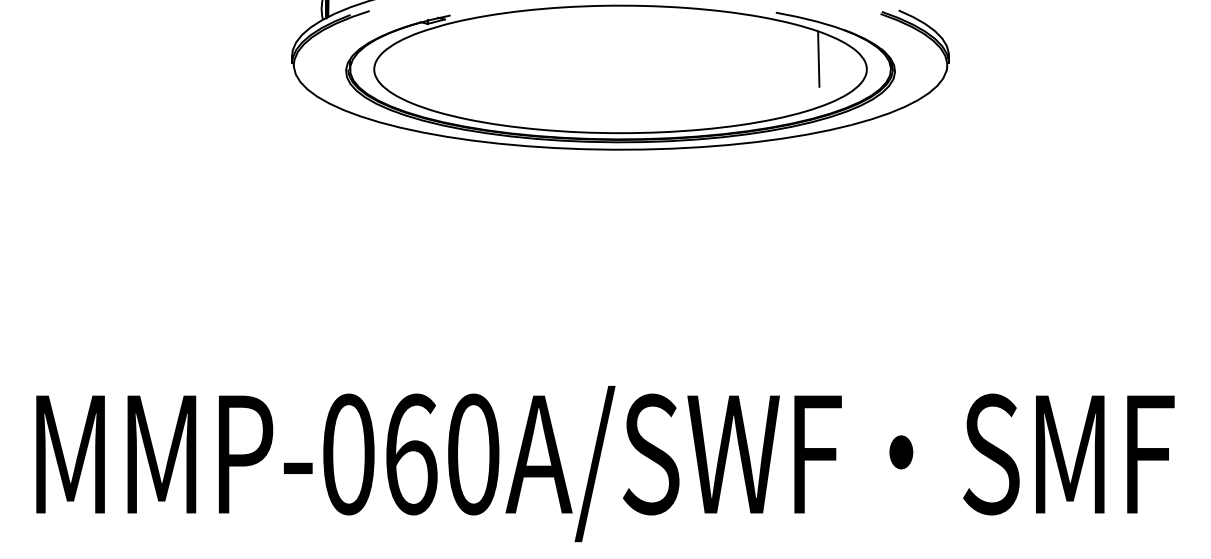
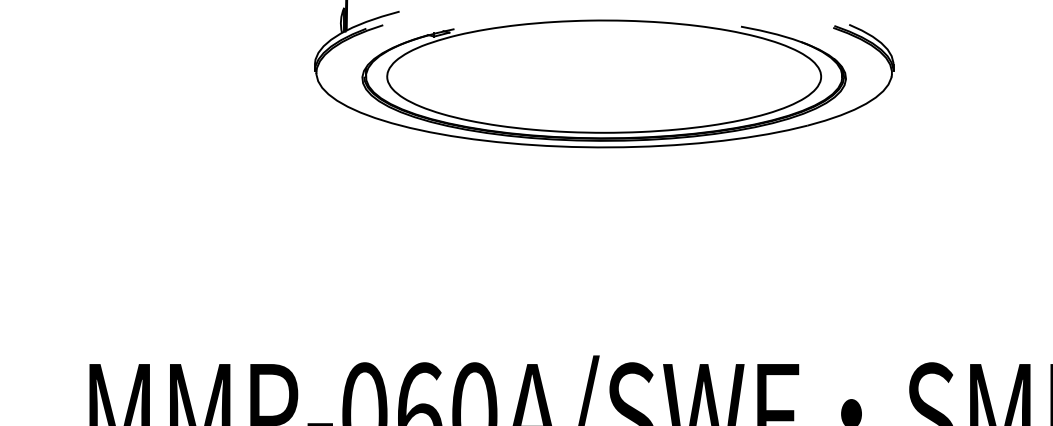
line: (818, 58) -> (778, 67), removed

